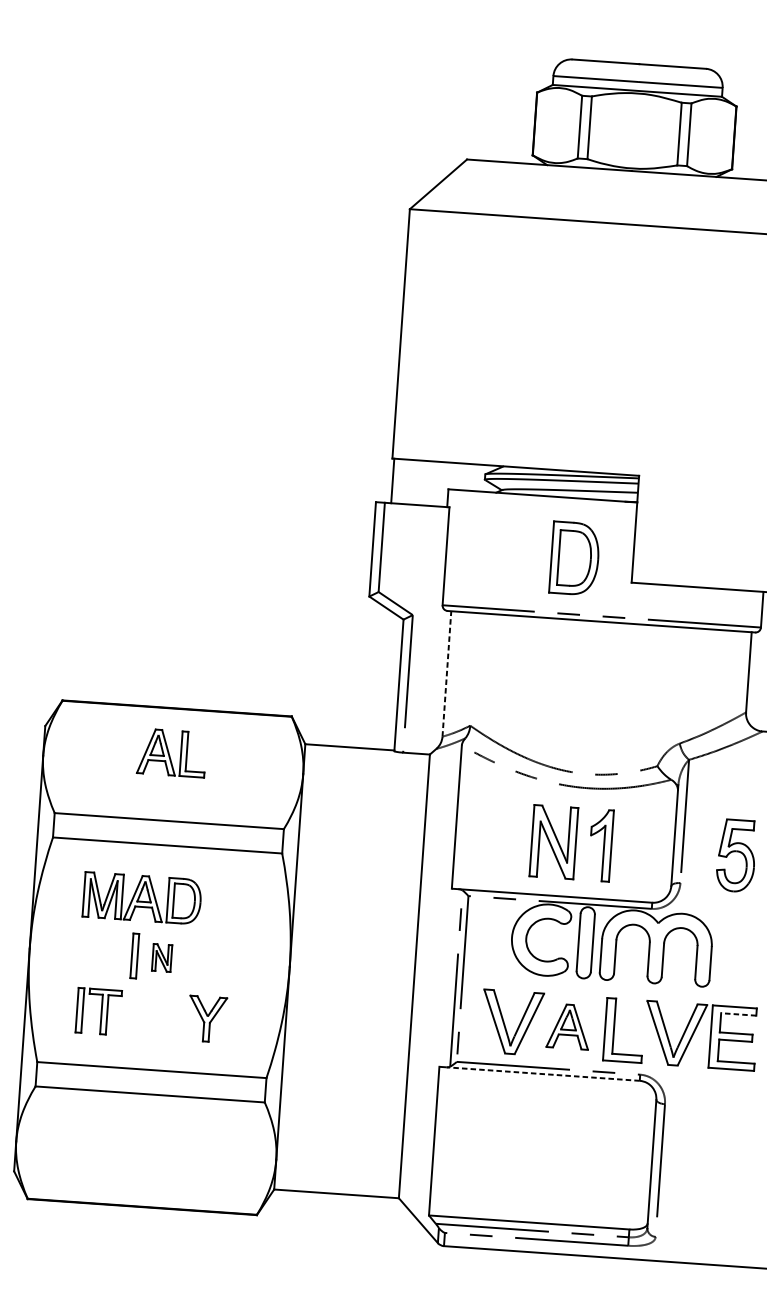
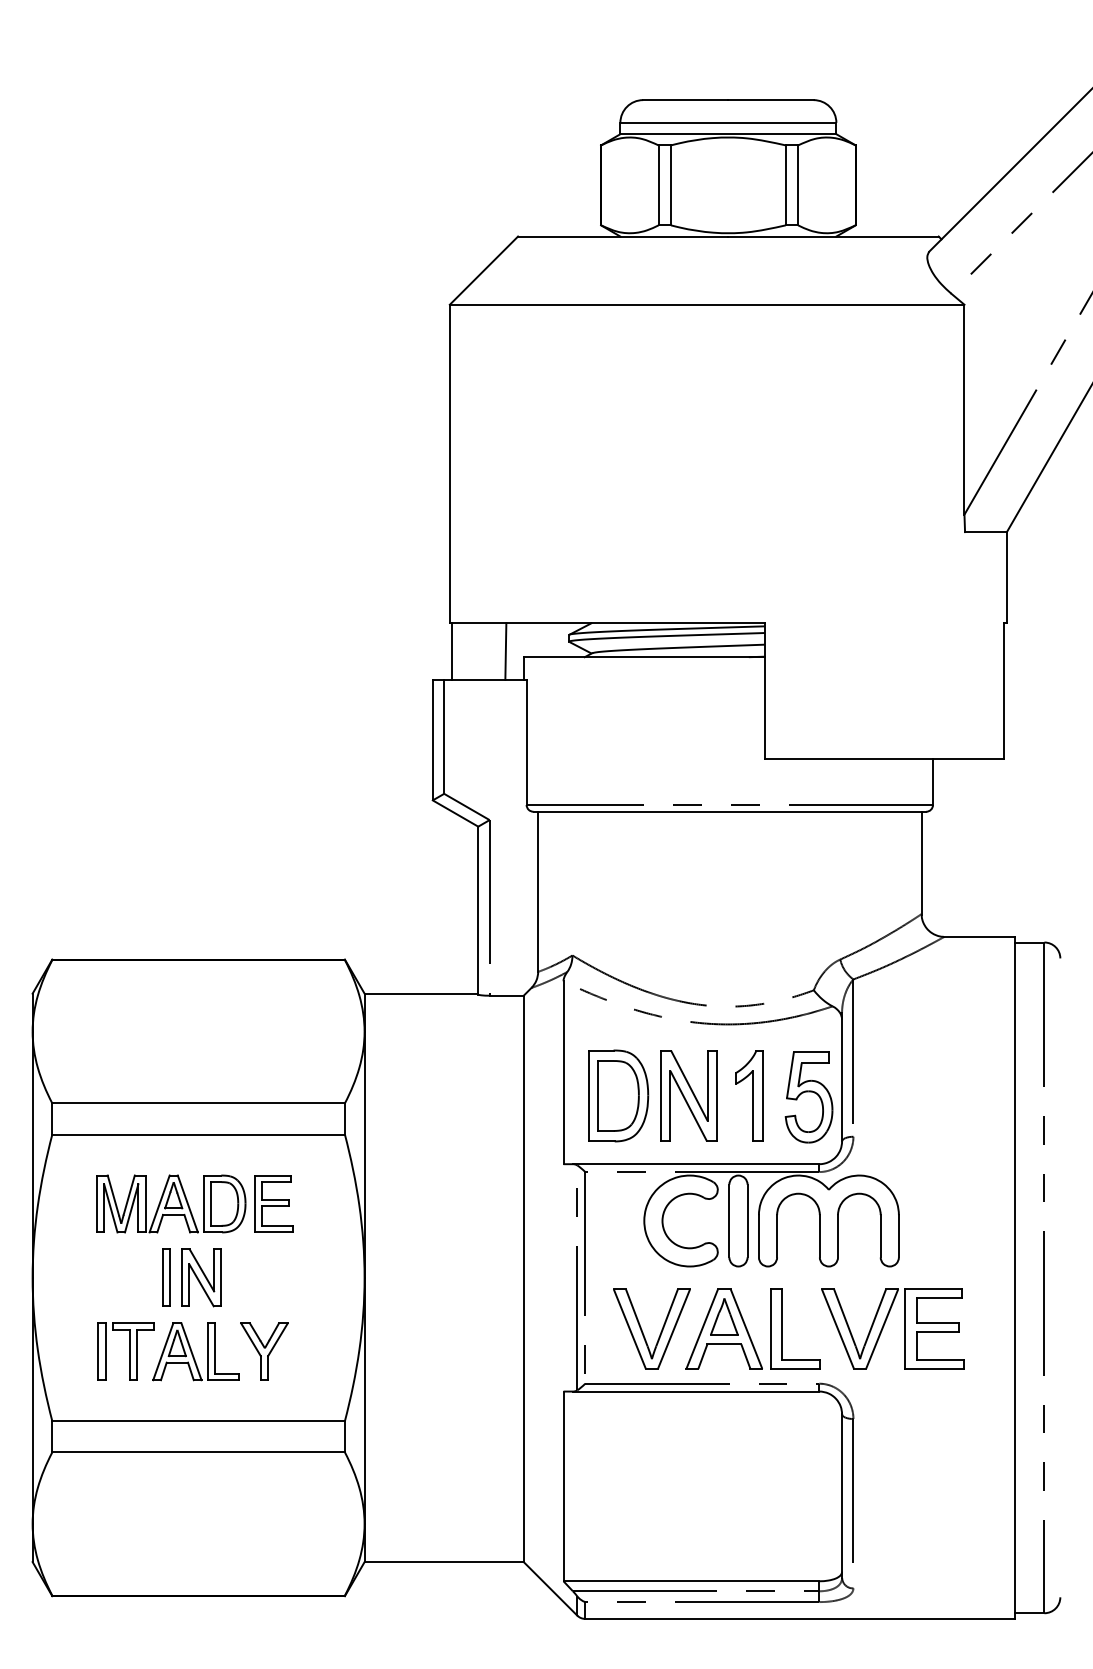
line: (434, 483) -> (505, 651), added
part: (574, 558) -> (618, 1095), moved
line: (447, 673) -> (538, 891), dashed -> solid
part: (171, 752) -> (195, 1351), moved
part: (735, 856) -> (808, 1097), moved
part: (222, 903) -> (273, 1203), added
part: (162, 957) -> (201, 1277), size x1.67
line: (738, 1014) -> (938, 1298), dashed -> solid
part: (568, 1026) -> (723, 1328), size x1.43
line: (542, 1074) -> (695, 1391), dashed -> solid

